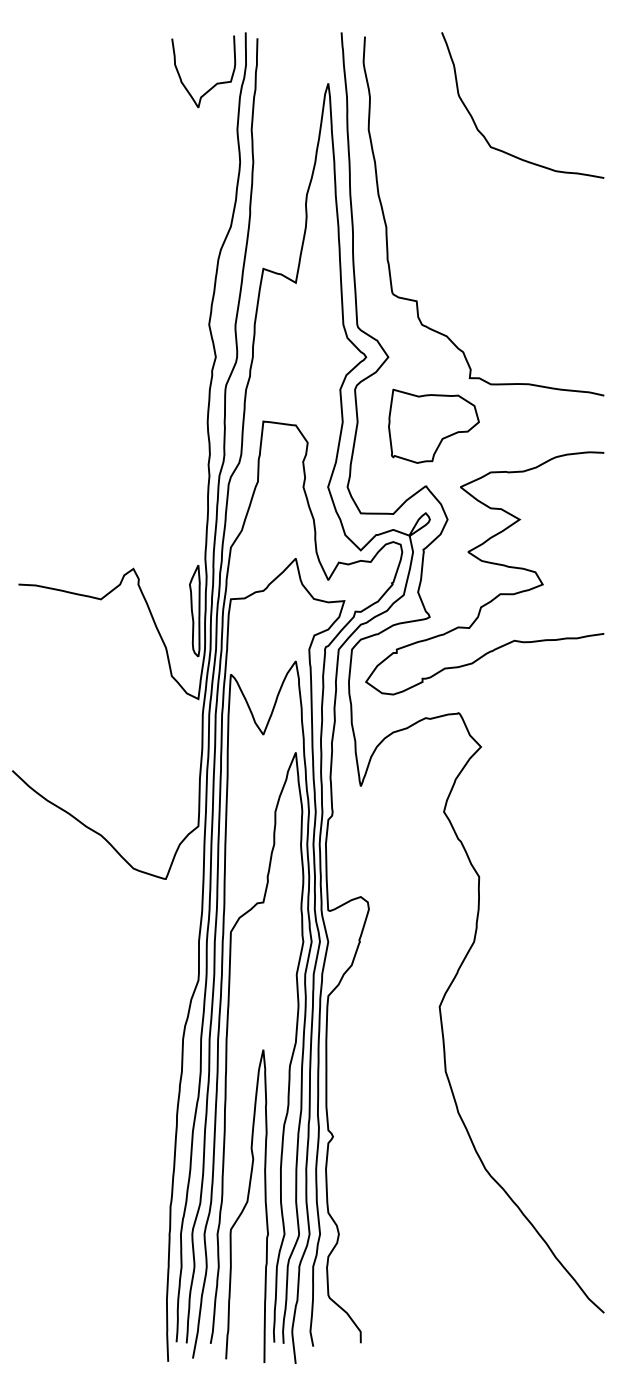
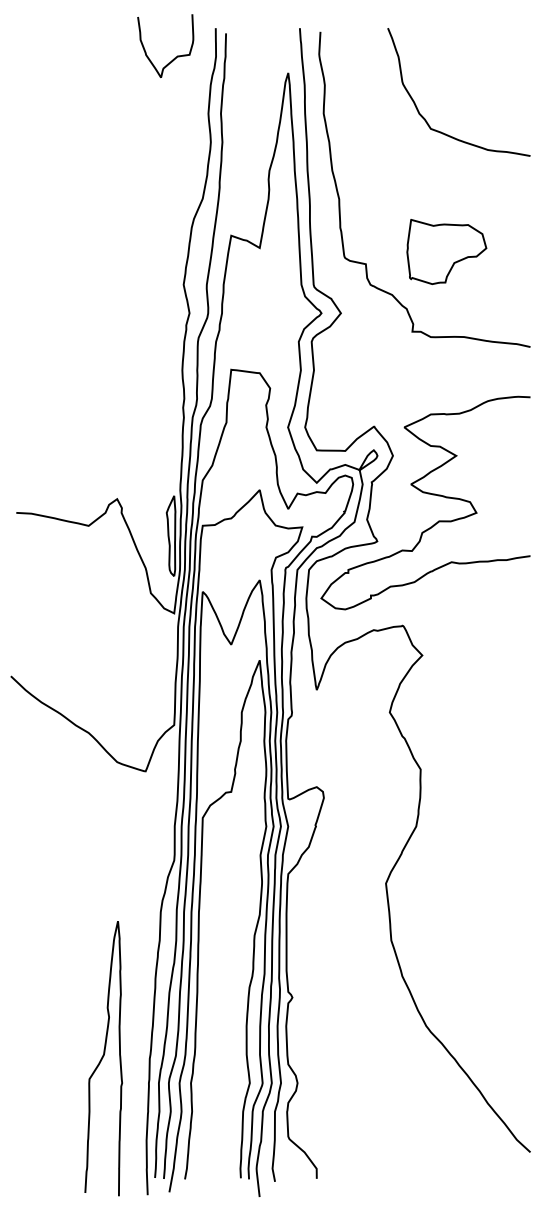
curve: (215, 83) -> (176, 56), moved
part: (433, 425) -> (446, 251), moved
curve: (246, 1205) -> (103, 1057), moved

